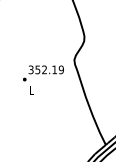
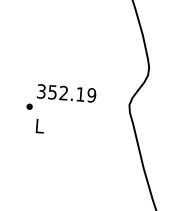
text: (43, 79) -> (60, 109), moved

